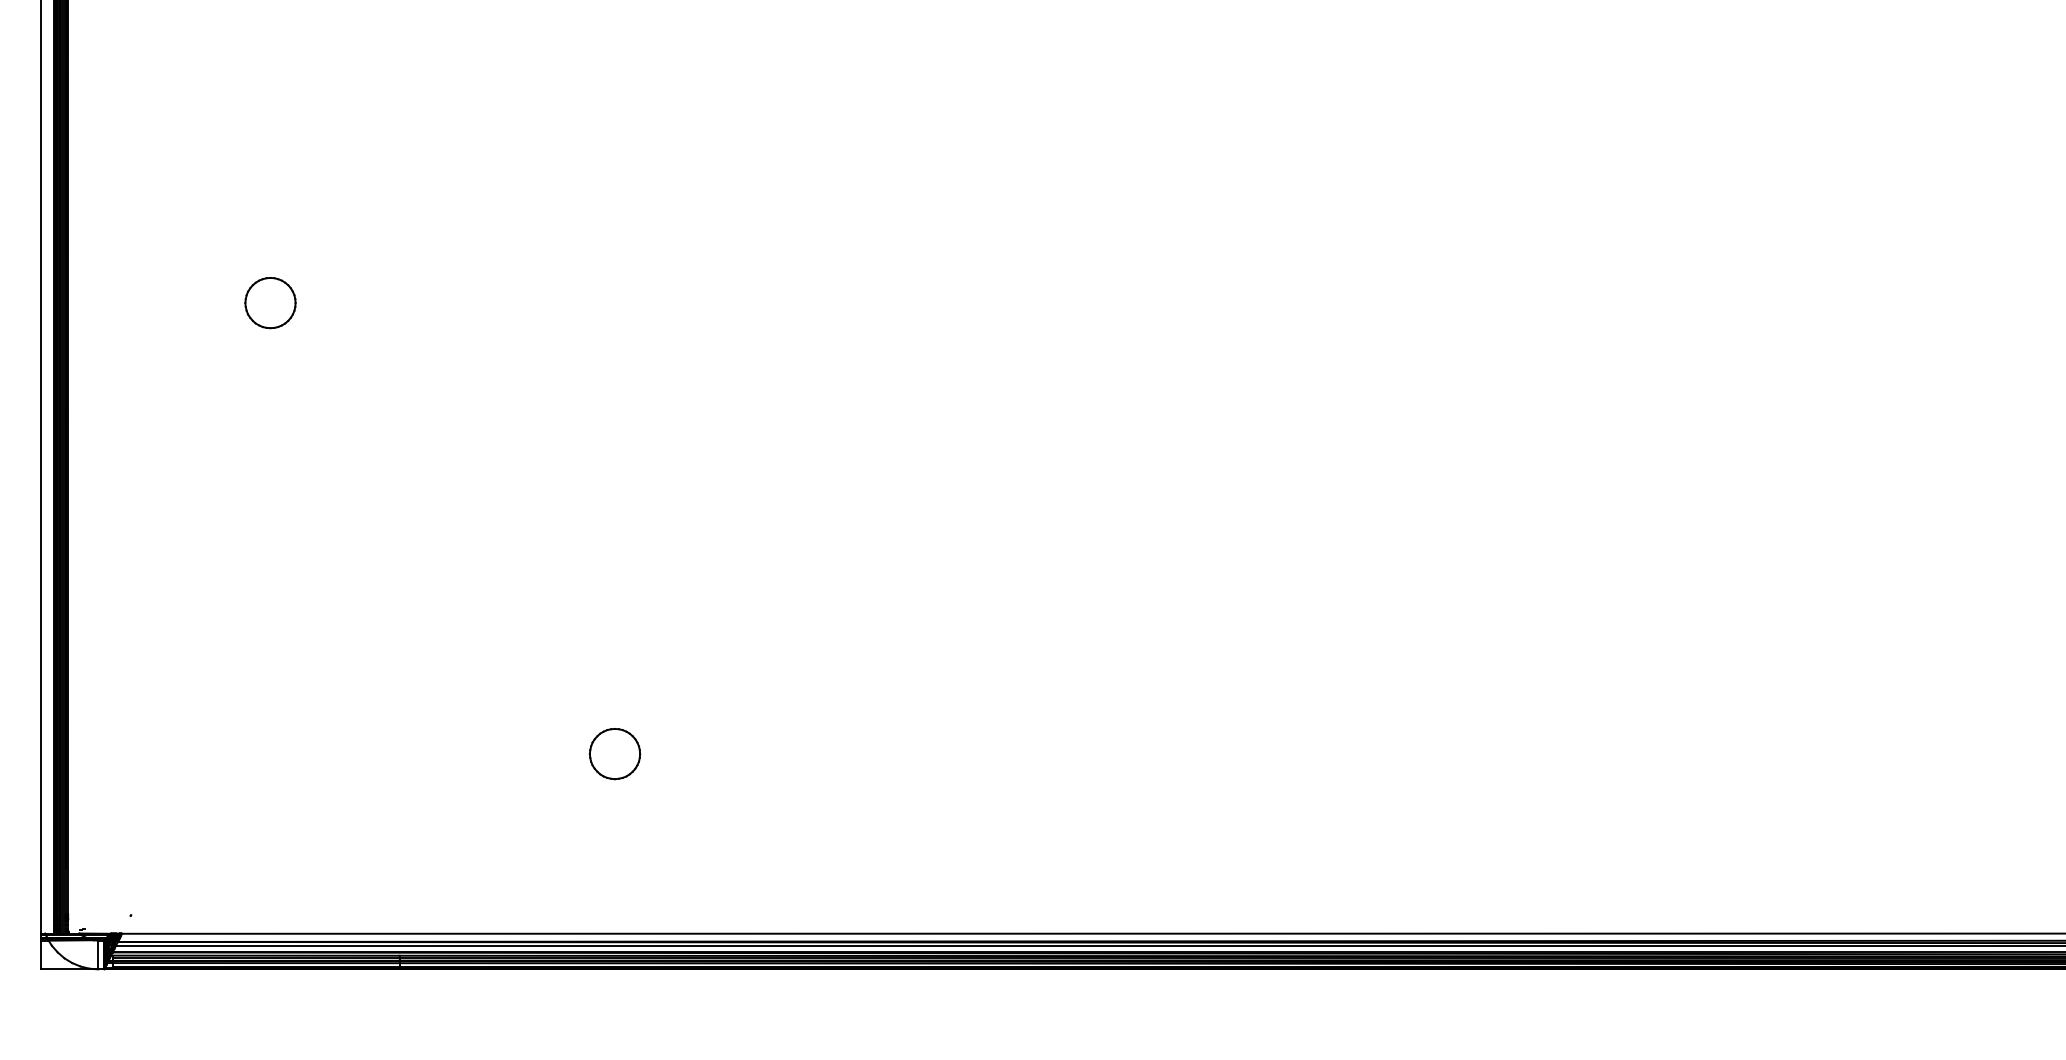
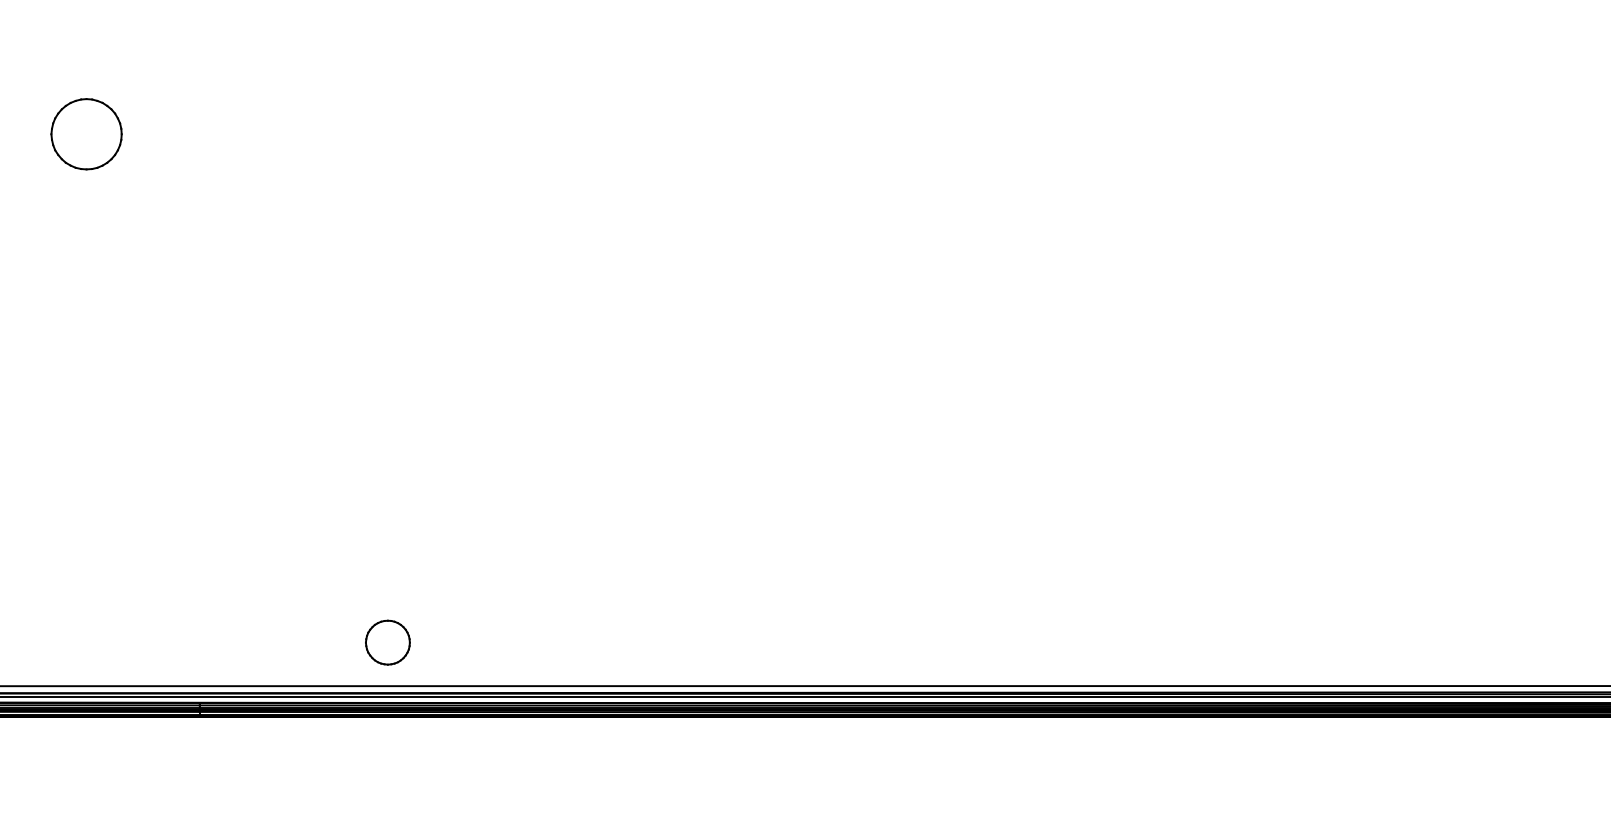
part: (270, 303) -> (86, 134), size x1.6
part: (614, 754) -> (387, 643), moved

